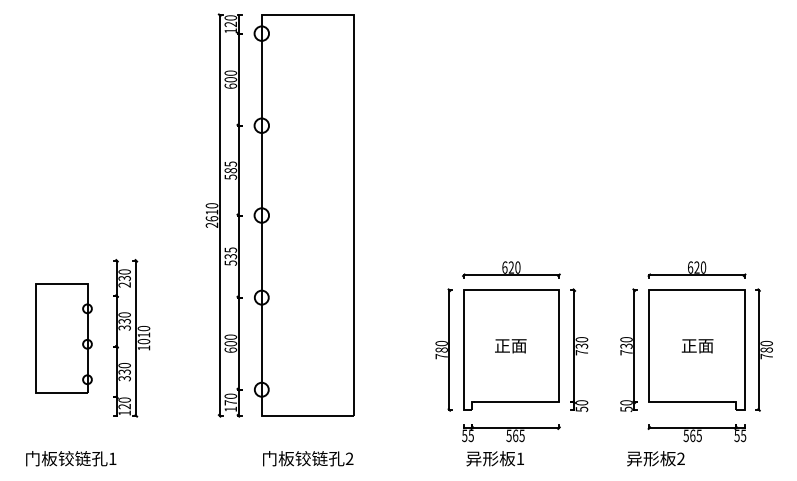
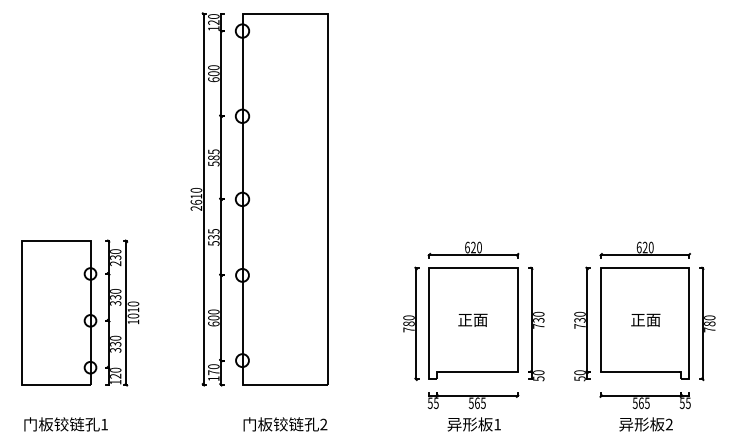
part: (63, 338) -> (58, 313), size x1.43
text: (494, 458) -> (473, 424), moved
text: (655, 458) -> (645, 424), moved

